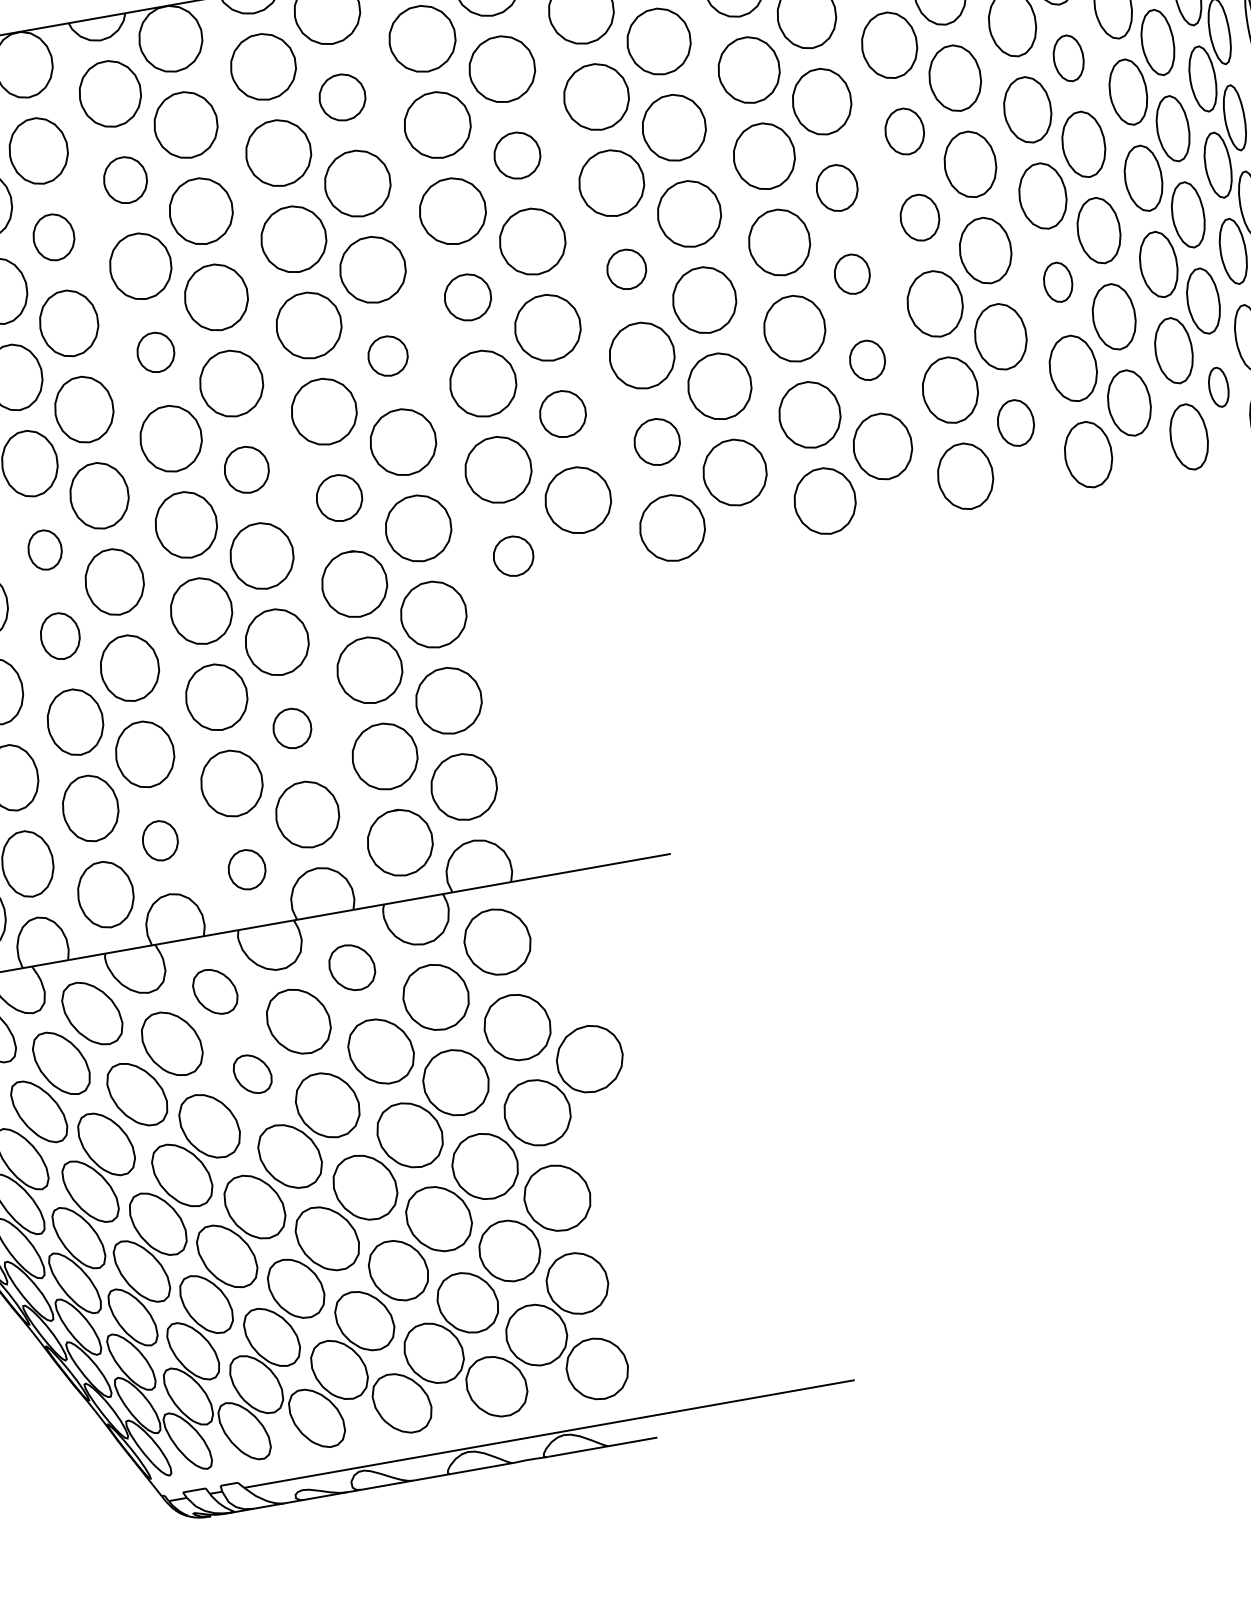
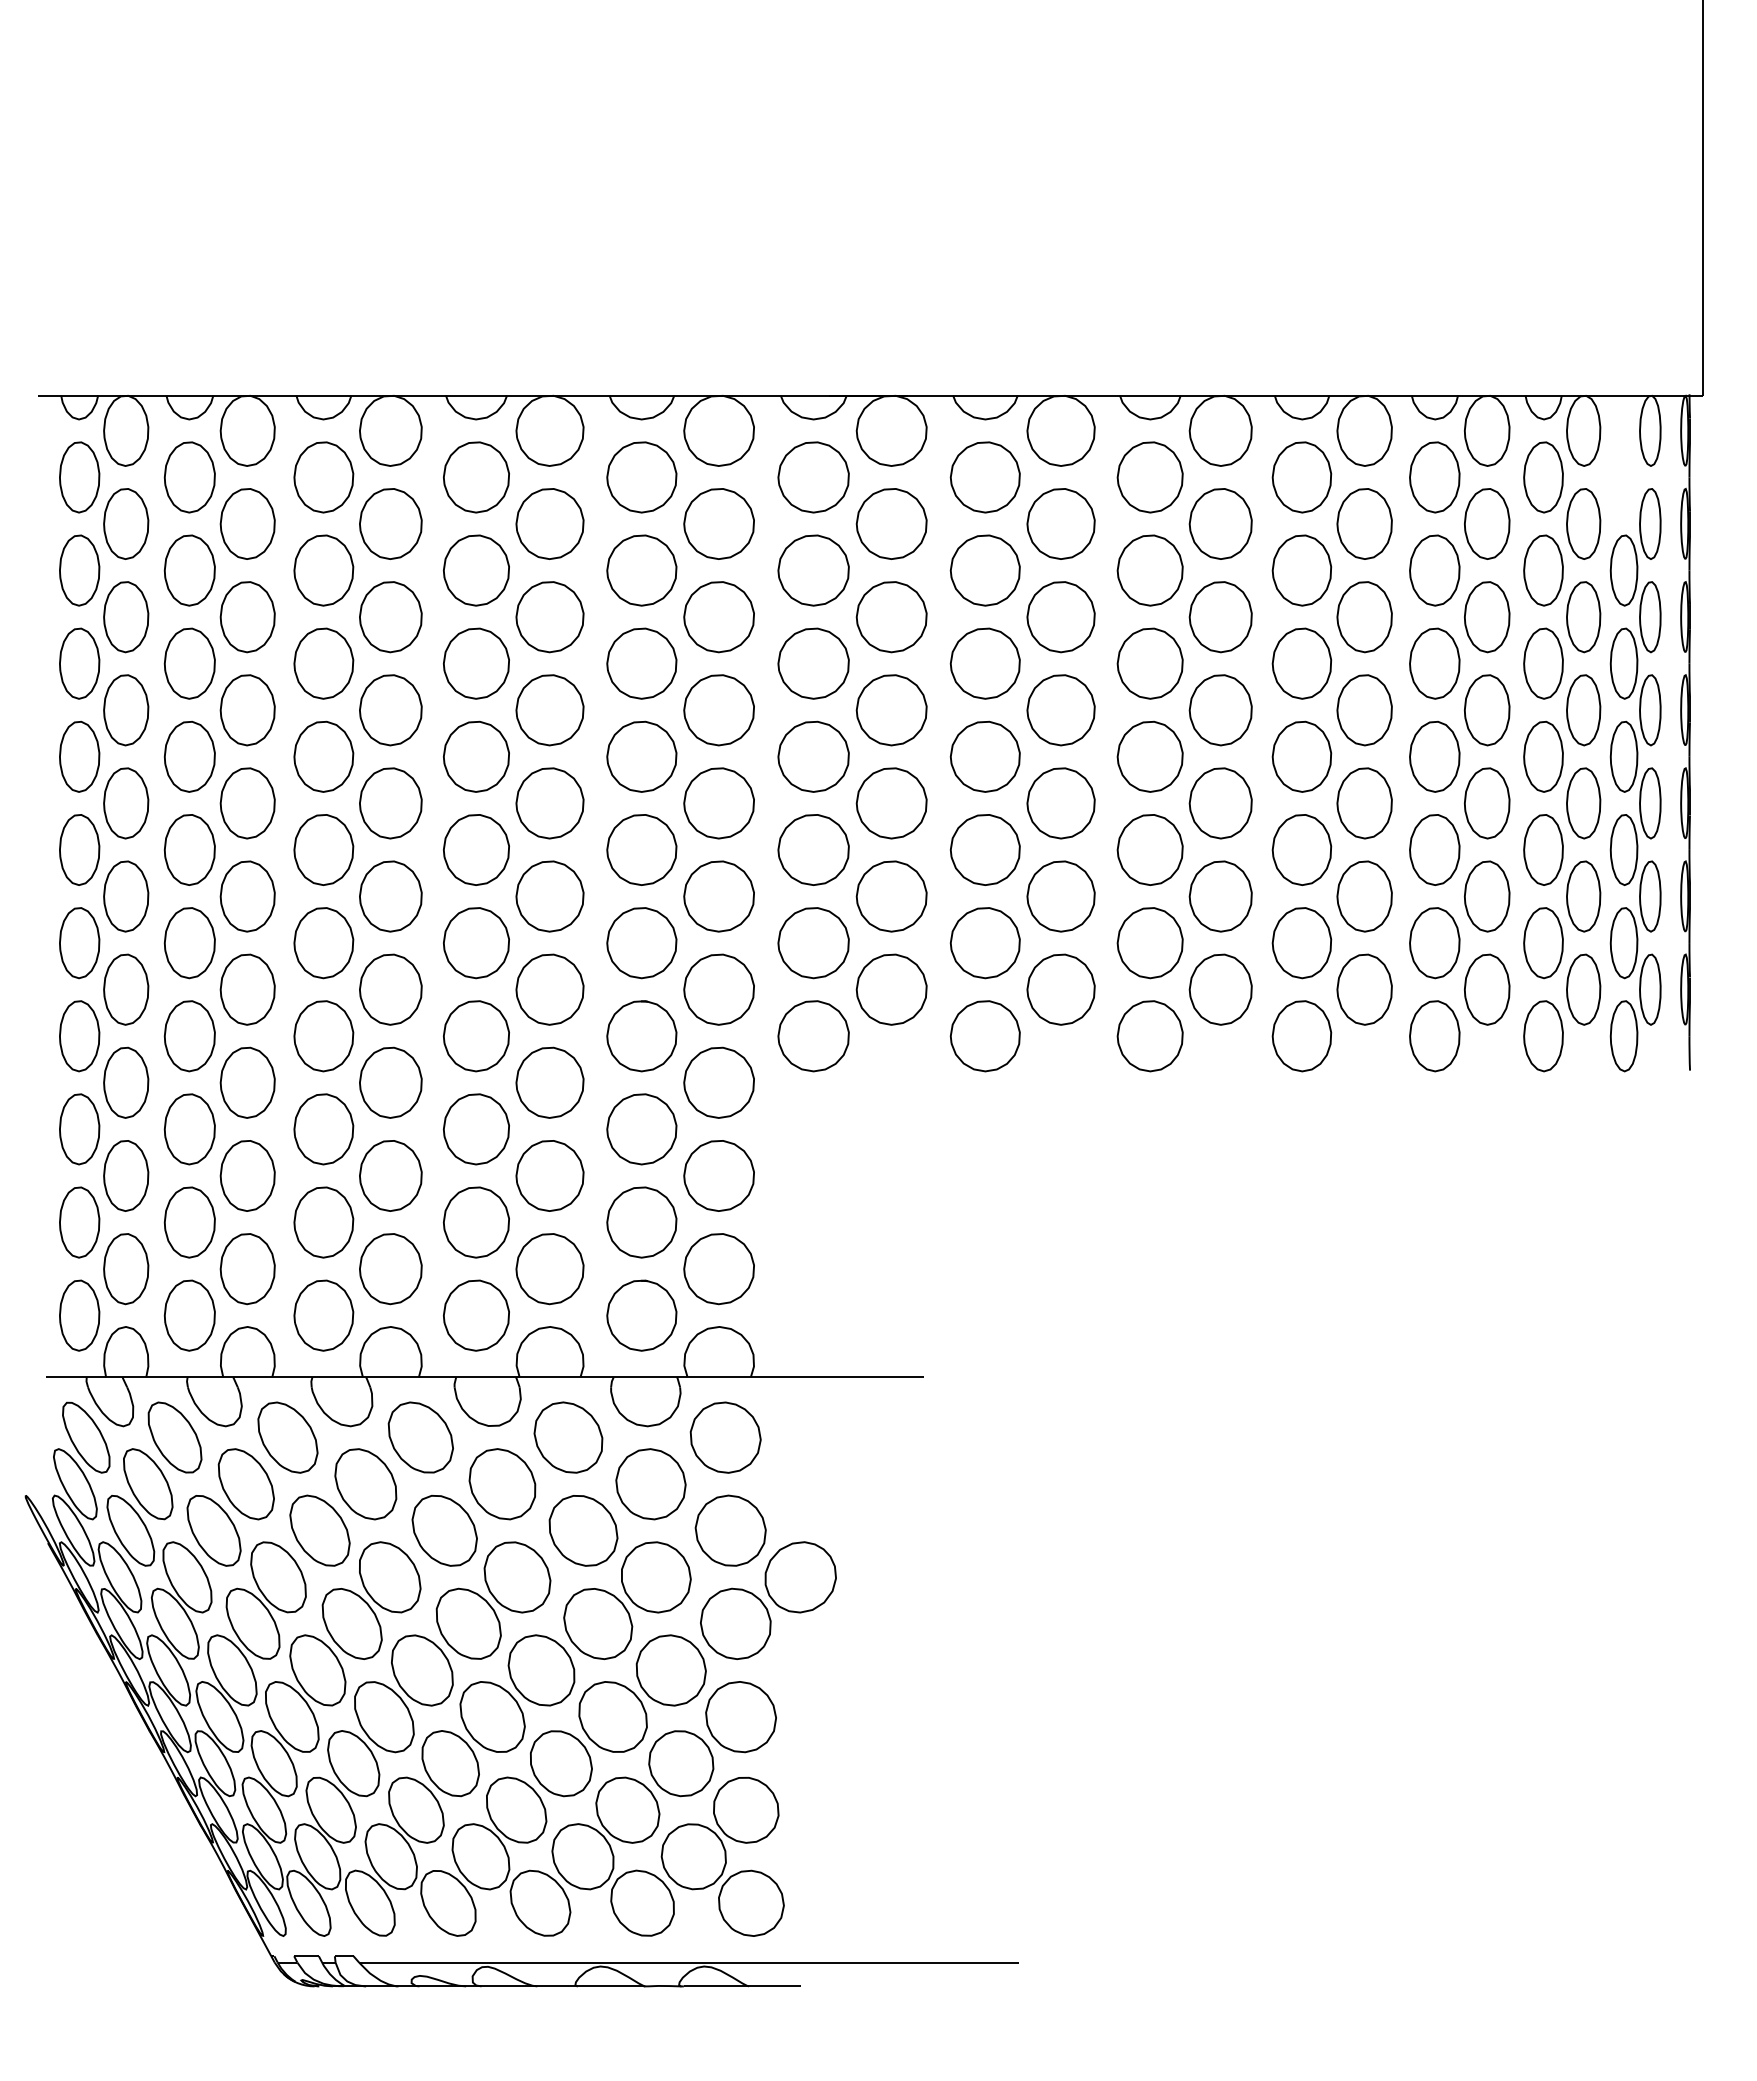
part: (1068, 58) -> (1487, 617), size x1.43
part: (341, 97) -> (718, 523), size x1.43
part: (904, 131) -> (1301, 663), size x1.43
part: (517, 155) -> (891, 617), size x1.43
part: (125, 180) -> (476, 570), size x1.43
part: (836, 188) -> (1220, 710), size x1.43
part: (919, 217) -> (1301, 756), size x1.43
part: (53, 237) -> (390, 617), size x1.43
part: (626, 269) -> (984, 756), size x1.67
part: (852, 274) -> (1220, 803), size x1.67
part: (1057, 282) -> (1434, 849), size x1.67
part: (467, 297) -> (813, 756), size x1.43
part: (155, 352) -> (476, 756), size x1.67
part: (387, 356) -> (718, 803), size x1.67
part: (867, 360) -> (1220, 896), size x1.67
part: (1218, 387) -> (1583, 989), size x1.67
part: (562, 414) -> (891, 896), size x1.43
part: (1015, 423) -> (1364, 989), size x1.43
part: (656, 442) -> (984, 943), size x1.43
part: (246, 469) -> (549, 896), size x1.43
part: (339, 498) -> (641, 943), size x1.43
part: (44, 550) -> (323, 943), size x1.67
part: (513, 556) -> (813, 1036), size x1.67
part: (59, 636) -> (323, 1036), size x1.43
part: (291, 728) -> (549, 1175), size x1.67
part: (160, 841) -> (390, 1269), size x1.67
part: (247, 869) -> (476, 1315), size x1.67
part: (352, 967) -> (568, 1437), size x1.43
part: (215, 991) -> (420, 1437), size x1.43
part: (252, 1073) -> (444, 1530), size x1.67

